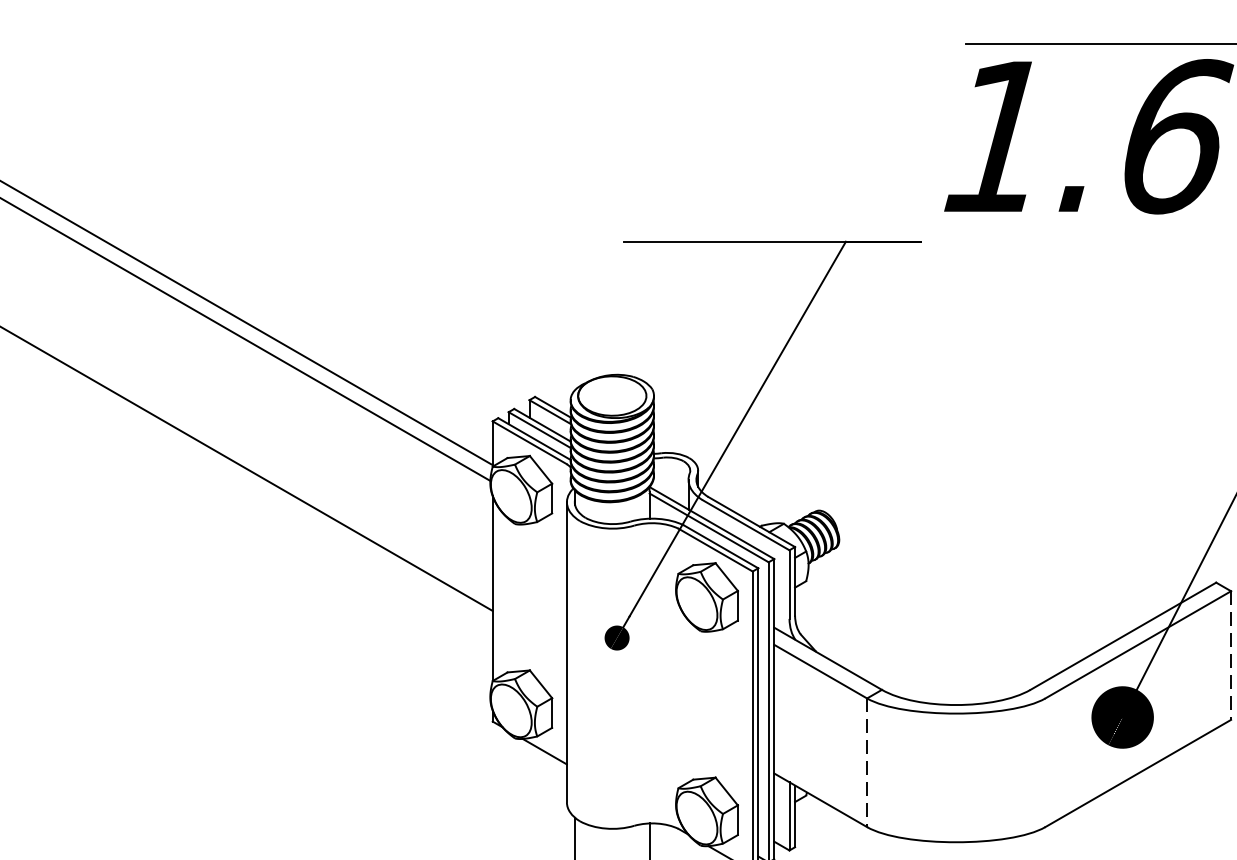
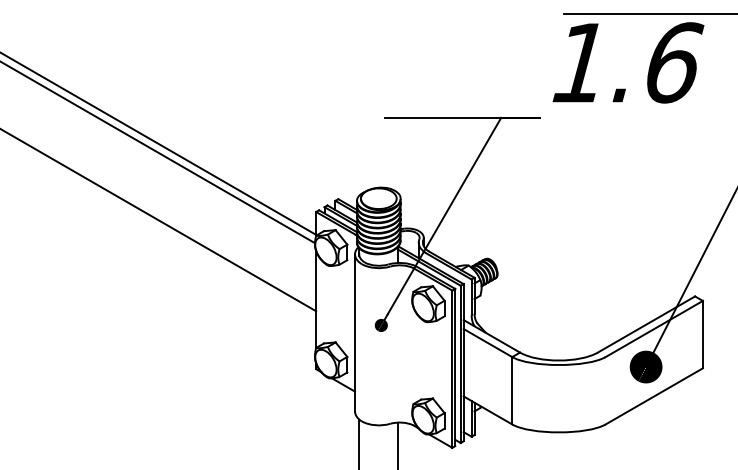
line: (1230, 655) -> (702, 334), dashed -> solid
line: (867, 762) -> (512, 390), dashed -> solid

